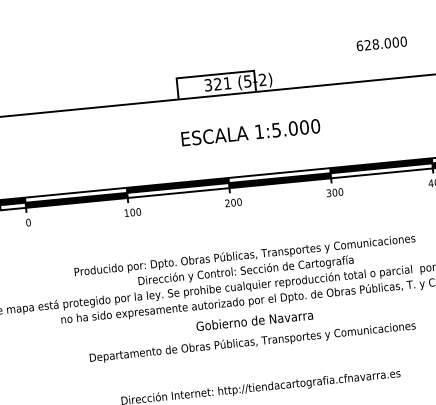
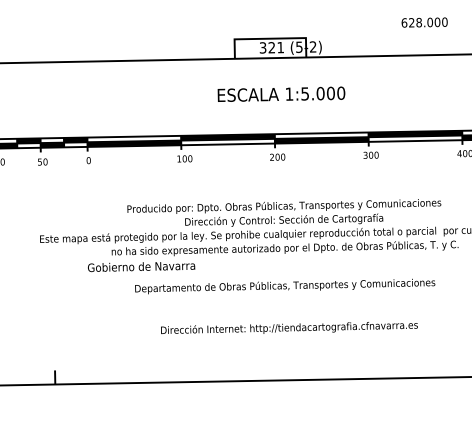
text: (250, 131) -> (281, 93), moved
text: (254, 321) -> (141, 267), moved

